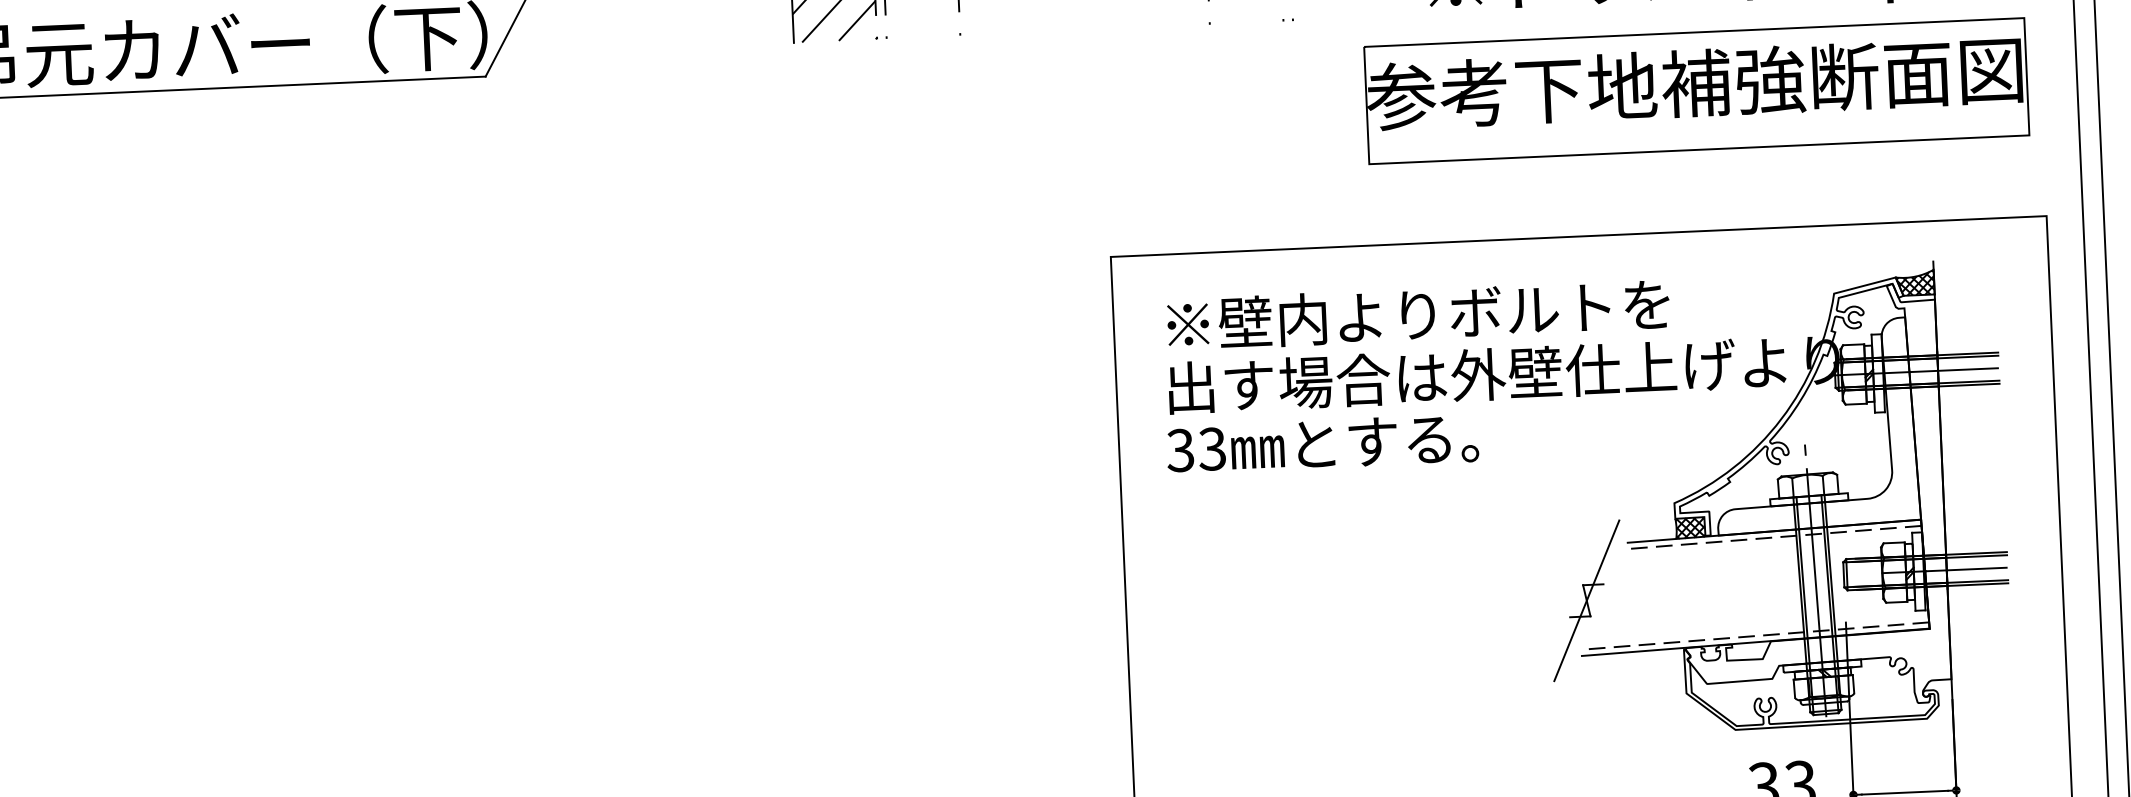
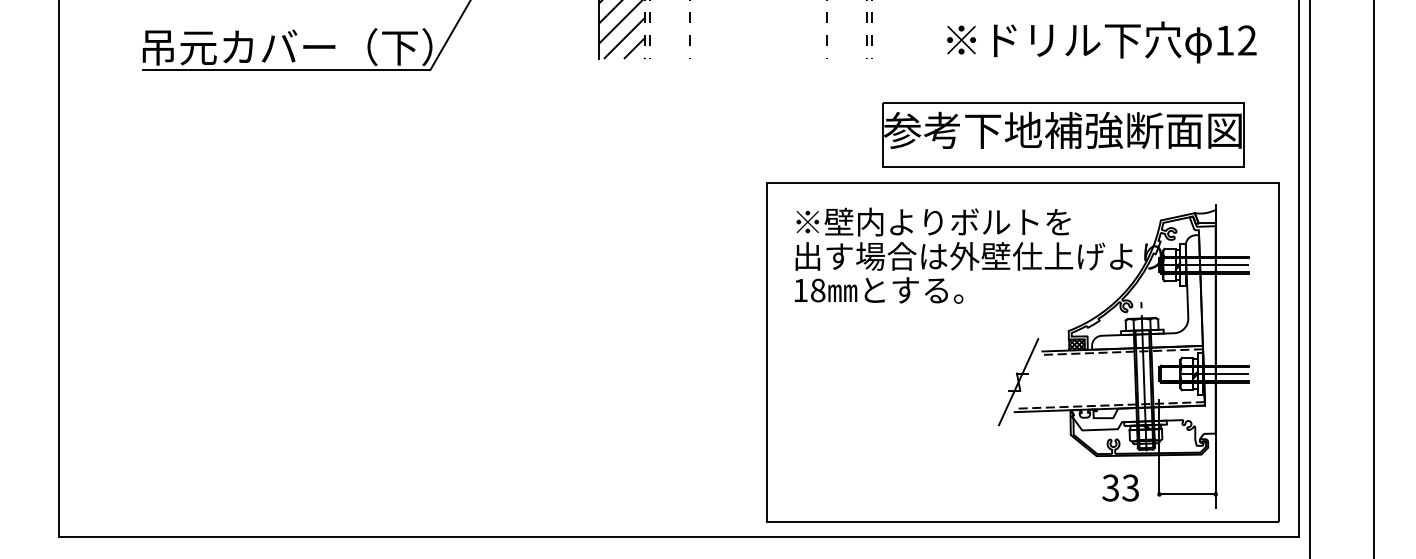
part: (1696, 90) -> (1063, 134), moved
hatch: (1915, 282) -> (1205, 216), removed
text: (1196, 449) -> (809, 290), 33 -> 18

